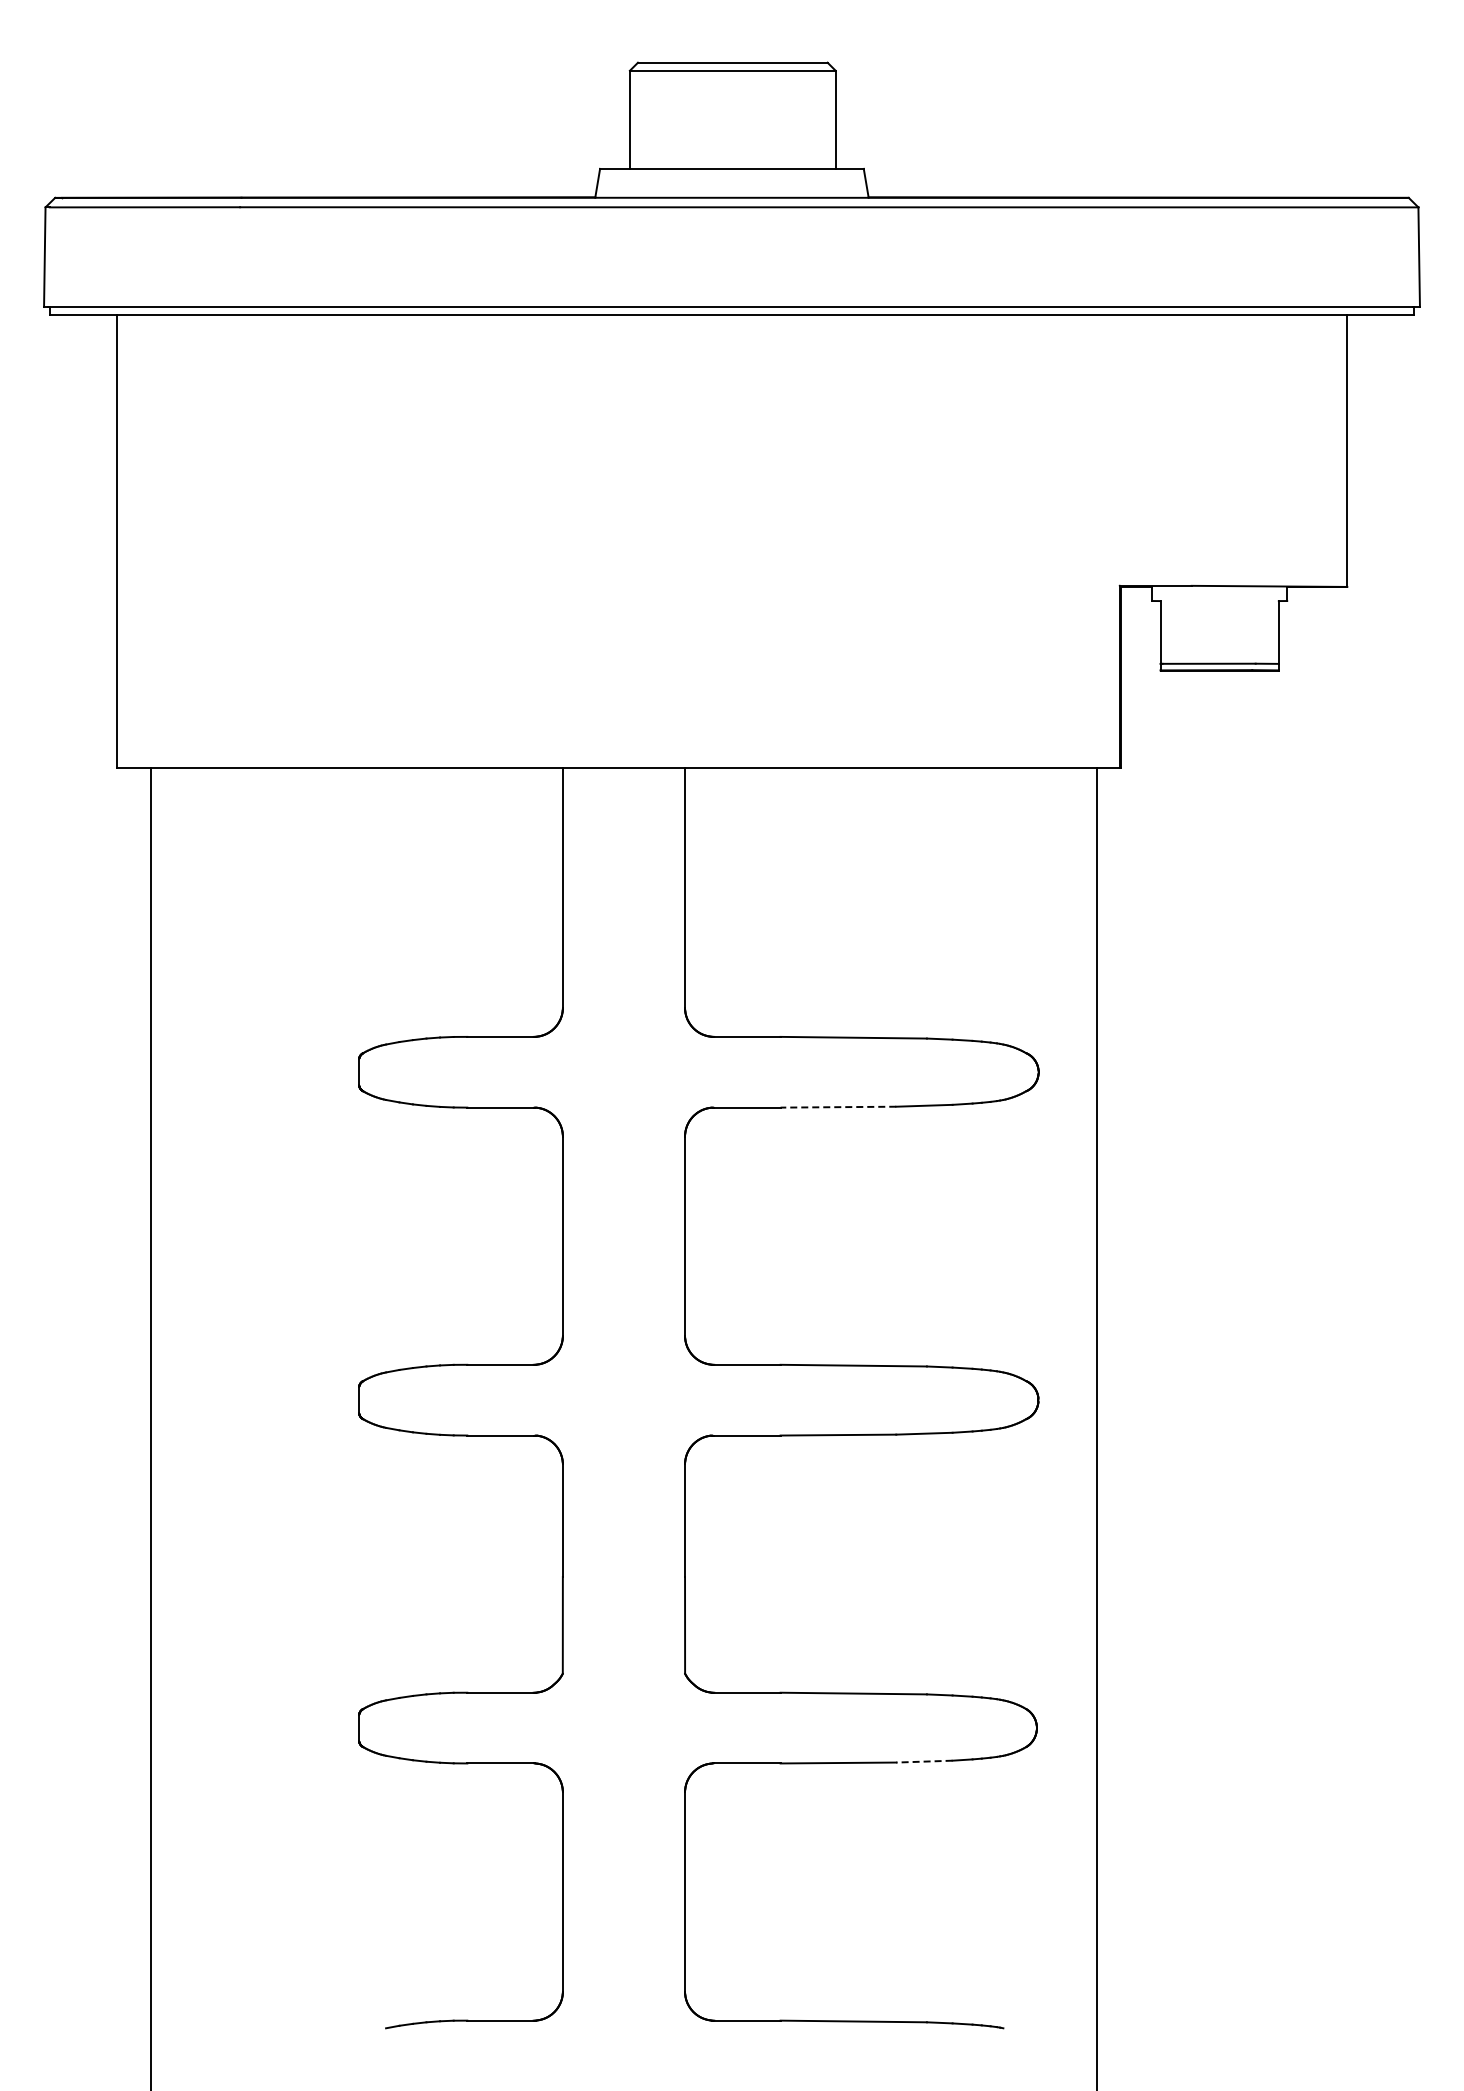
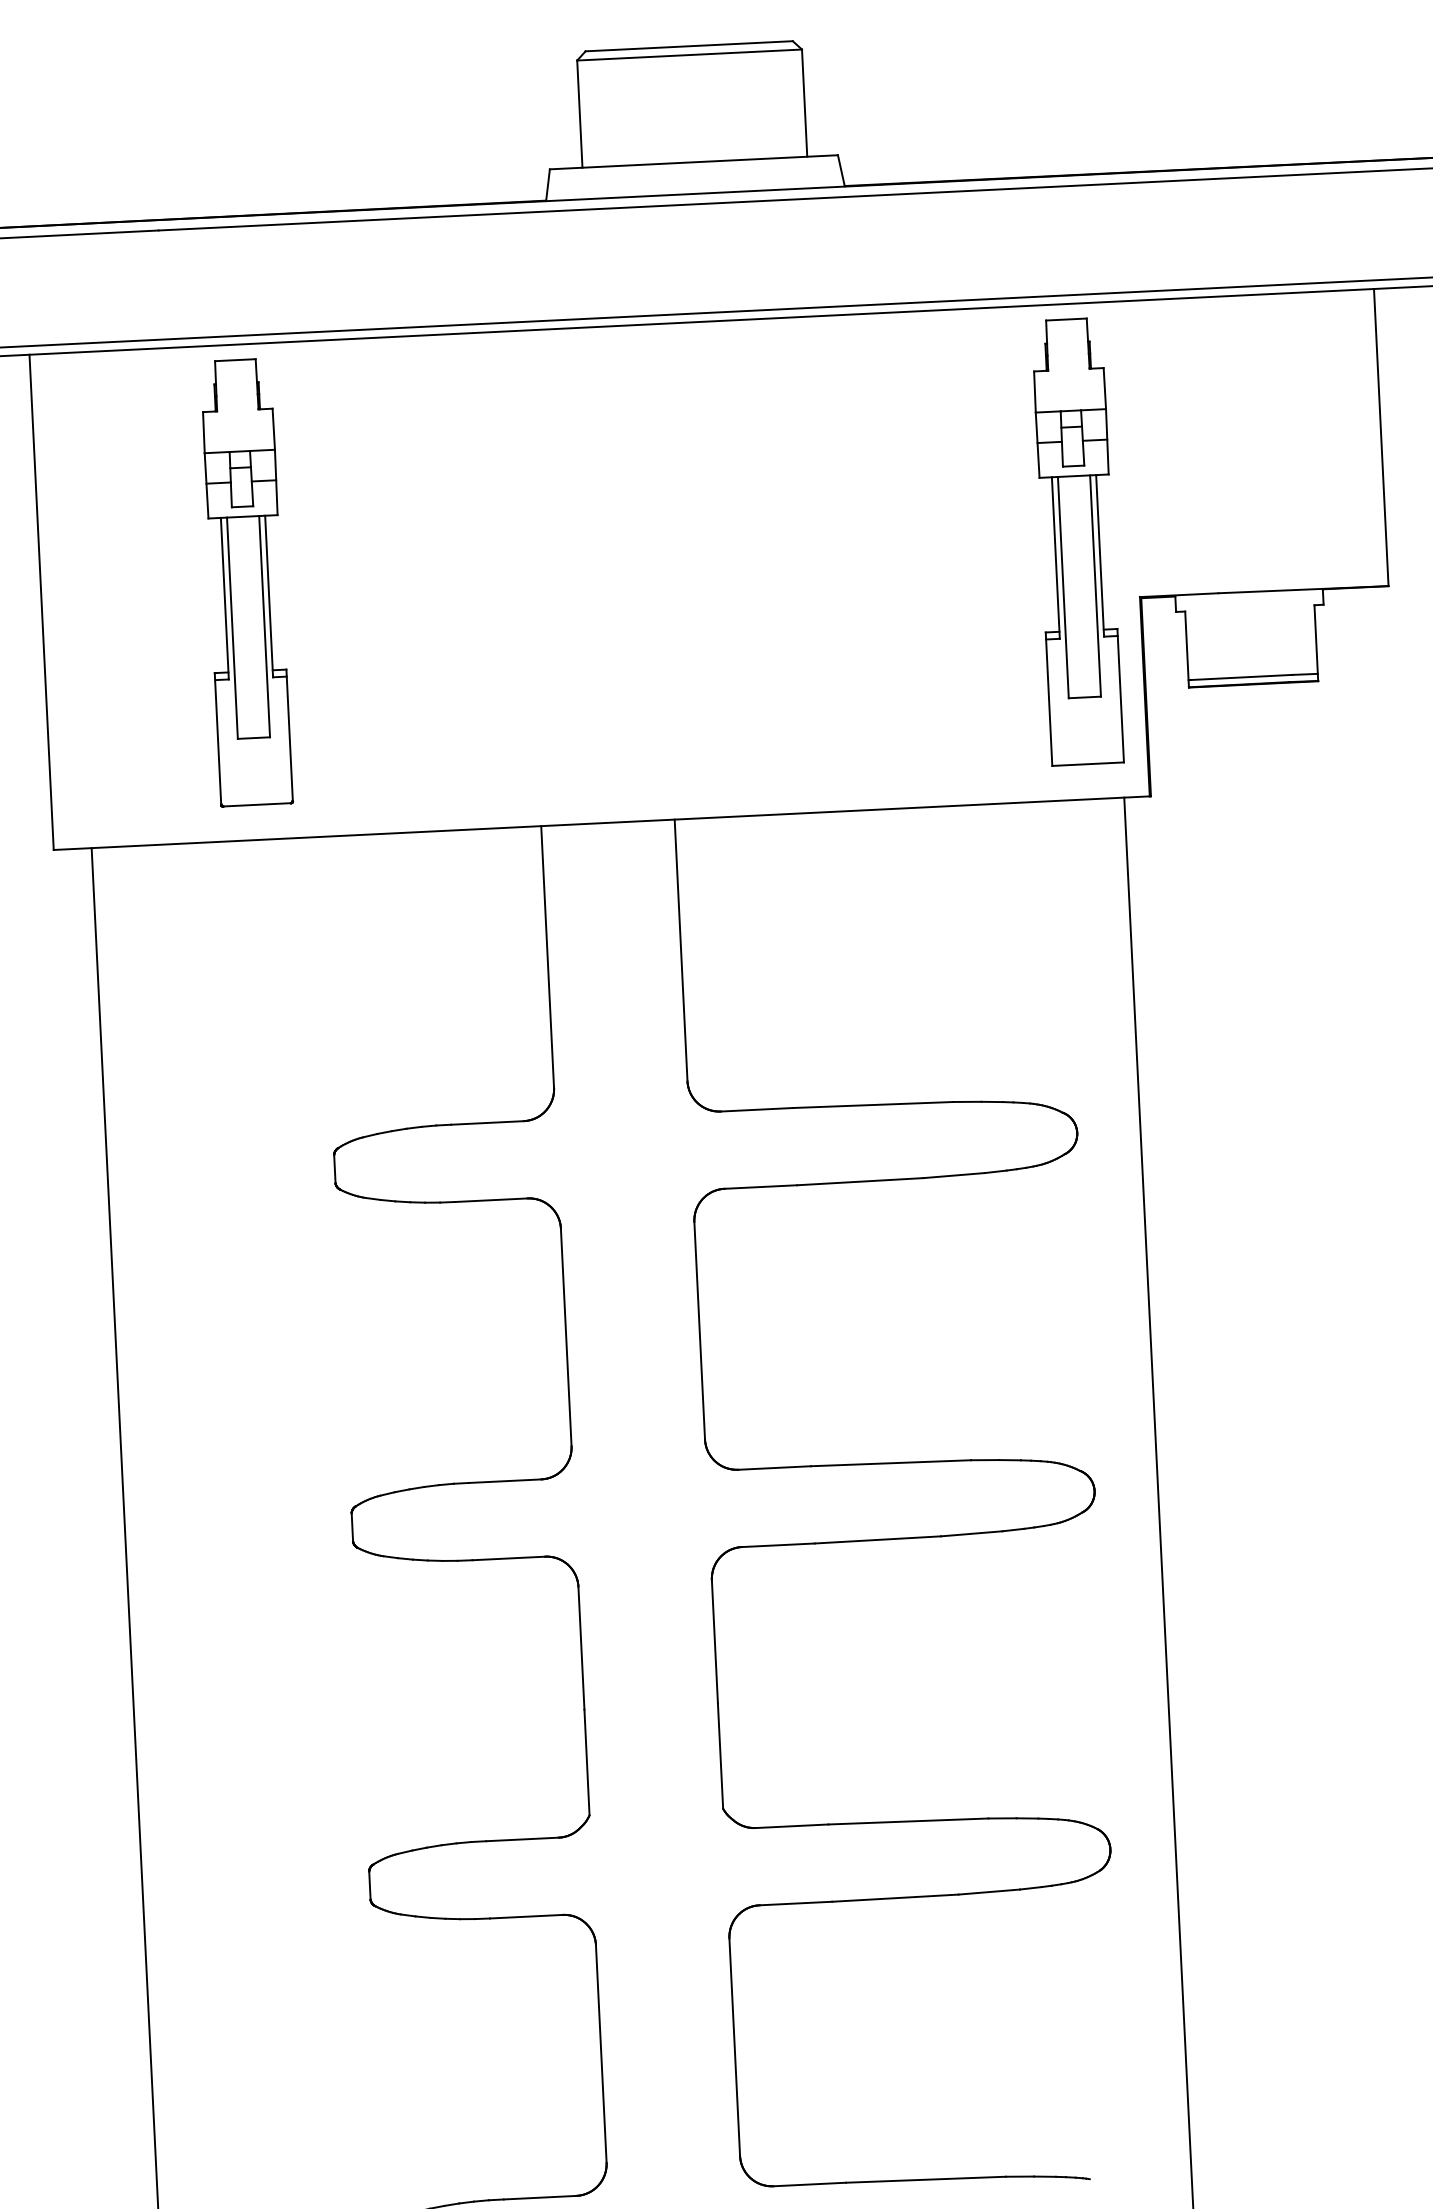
part: (304, 532) -> (246, 582), added
part: (1064, 532) -> (1076, 541), added
line: (838, 1107) -> (860, 1182), dashed -> solid
line: (923, 1761) -> (988, 1891), dashed -> solid

